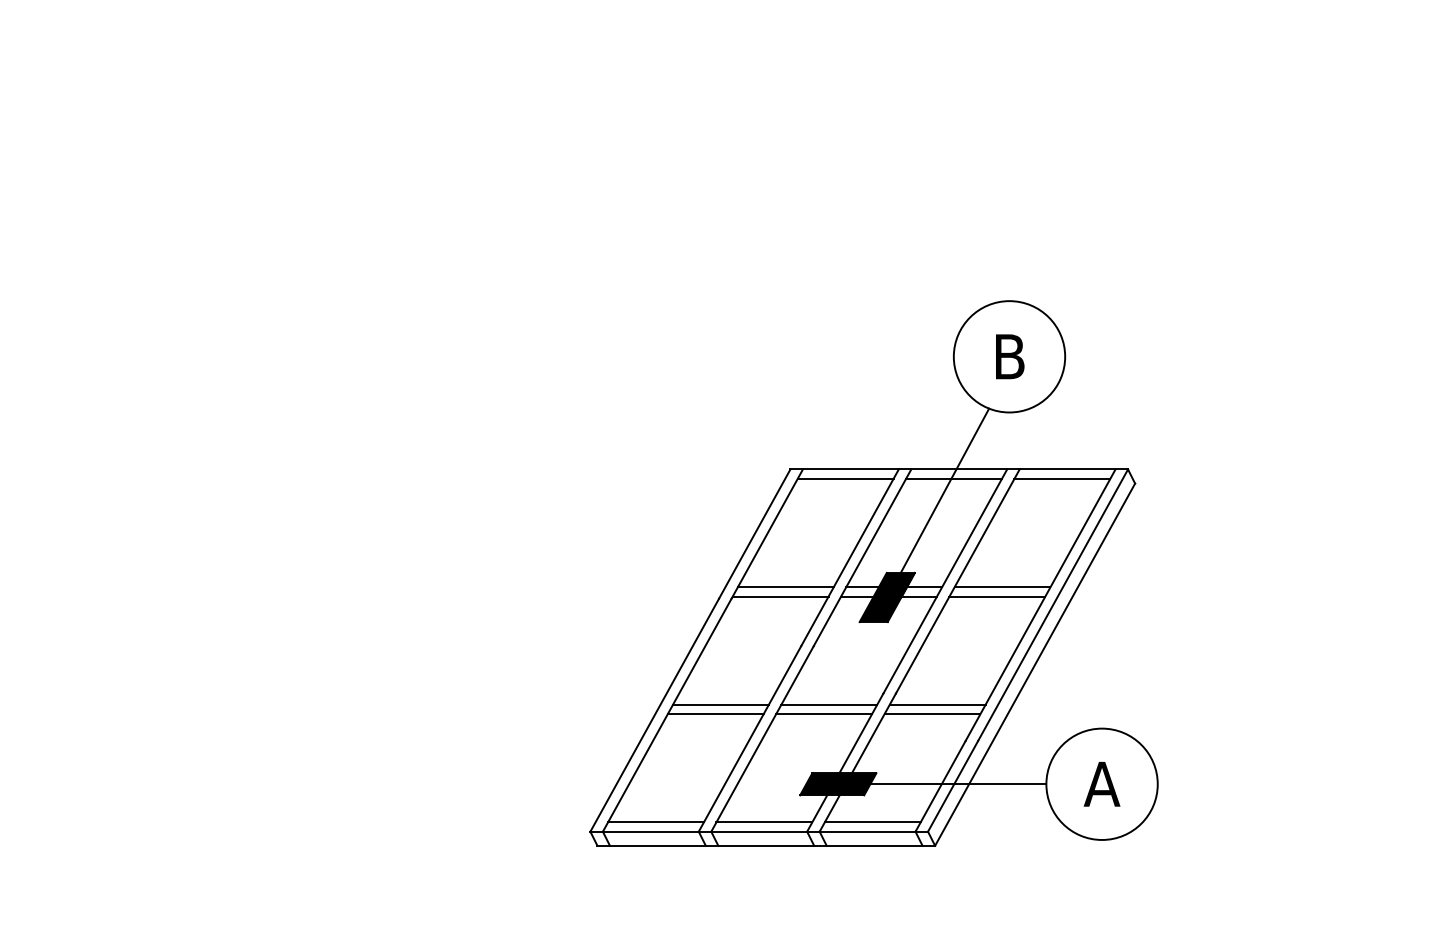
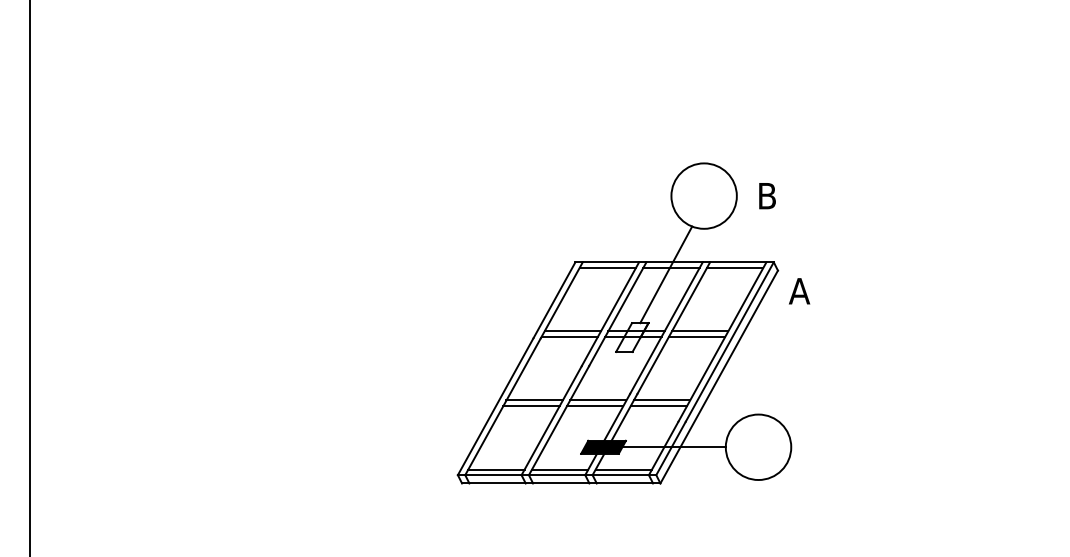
text: (1010, 357) -> (767, 196), moved
fill: (887, 597) -> (632, 337), removed
text: (1102, 784) -> (799, 291), moved

